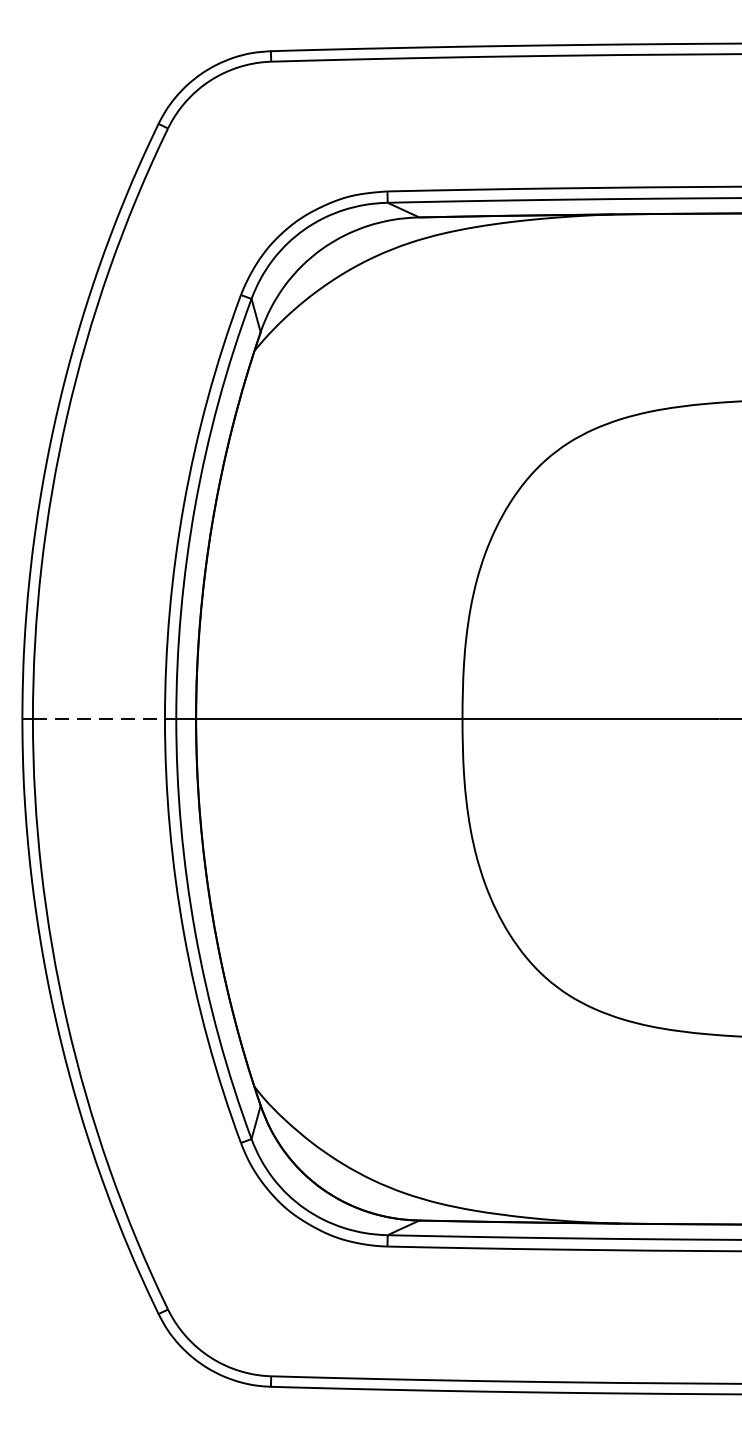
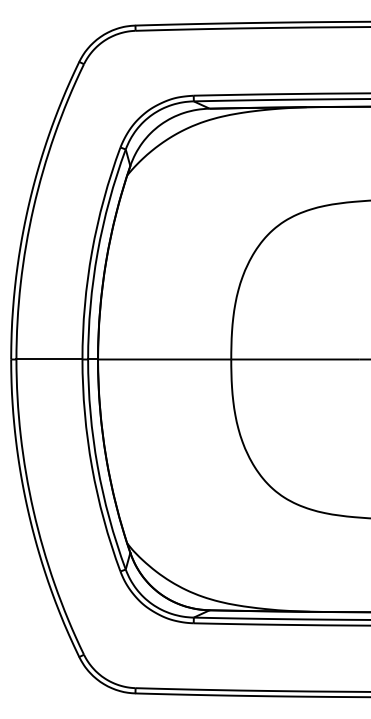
line: (99, 719) -> (49, 359), dashed -> solid

